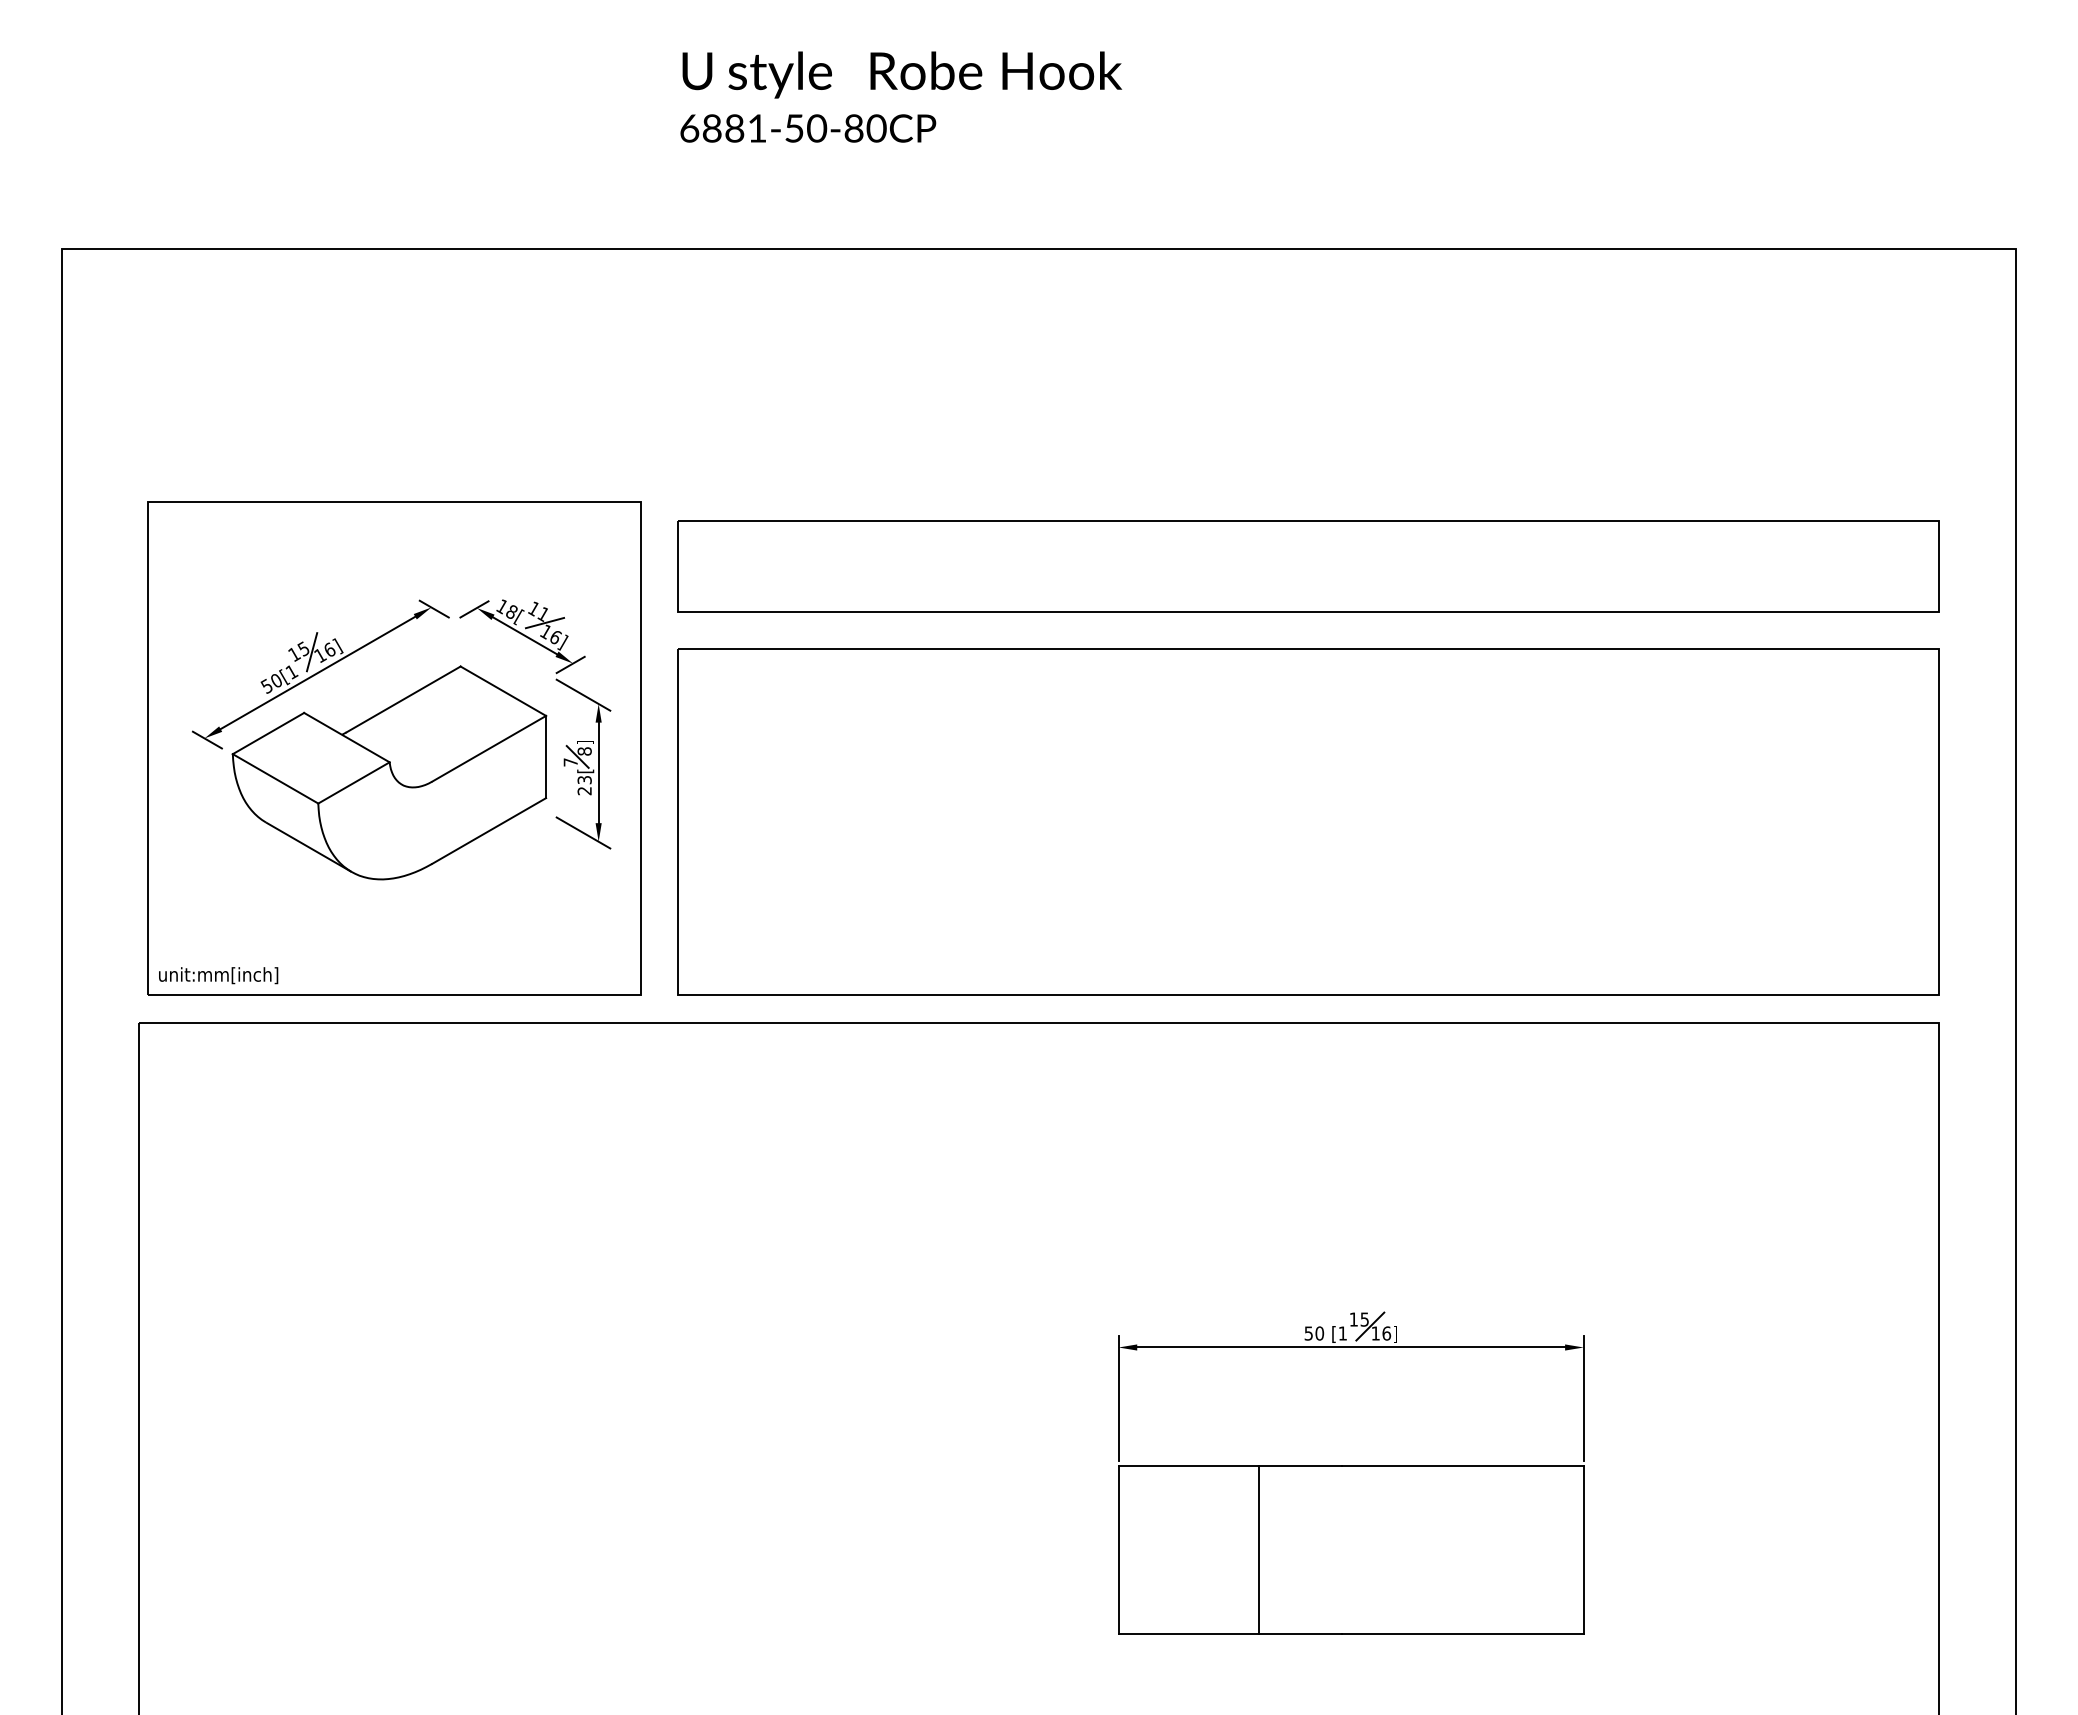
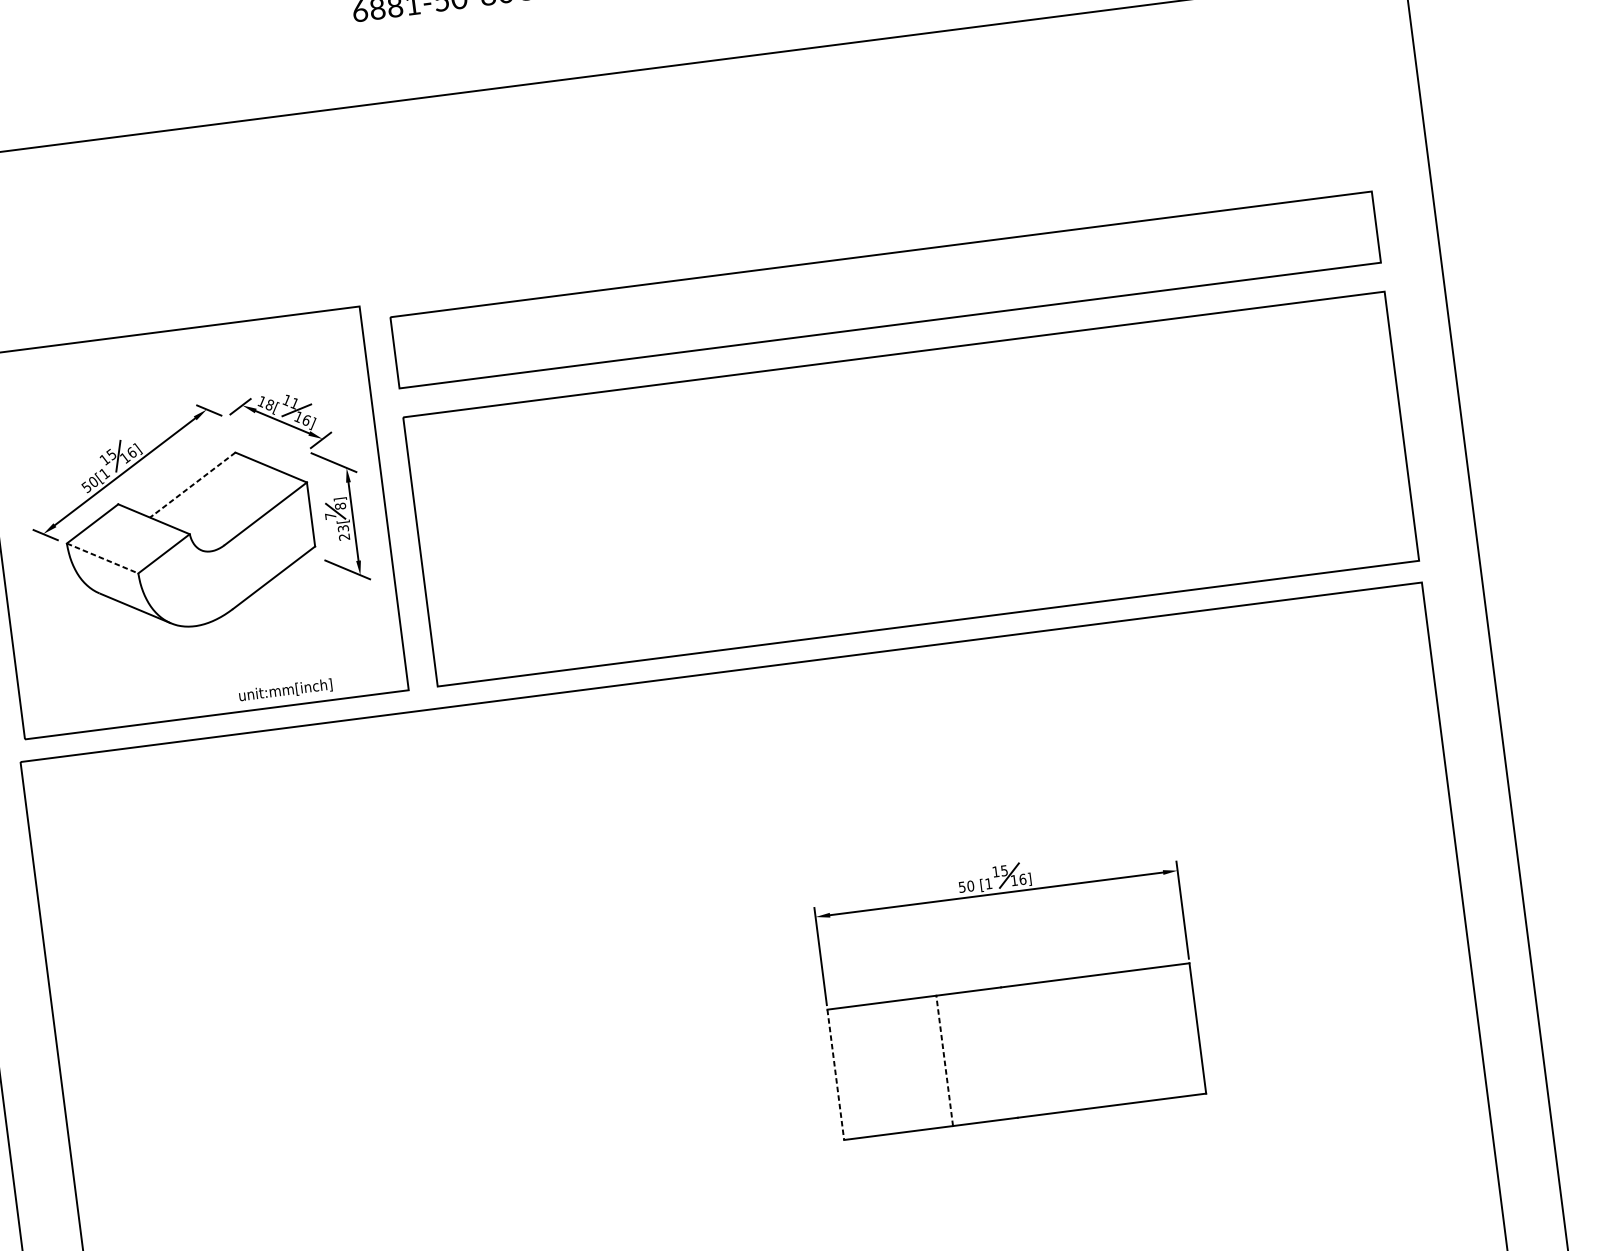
line: (403, 699) -> (194, 483), solid -> dashed
line: (276, 779) -> (103, 558), solid -> dashed
text: (218, 975) -> (285, 690), moved
line: (1118, 1550) -> (835, 1075), solid -> dashed
line: (1258, 1550) -> (944, 1061), solid -> dashed

